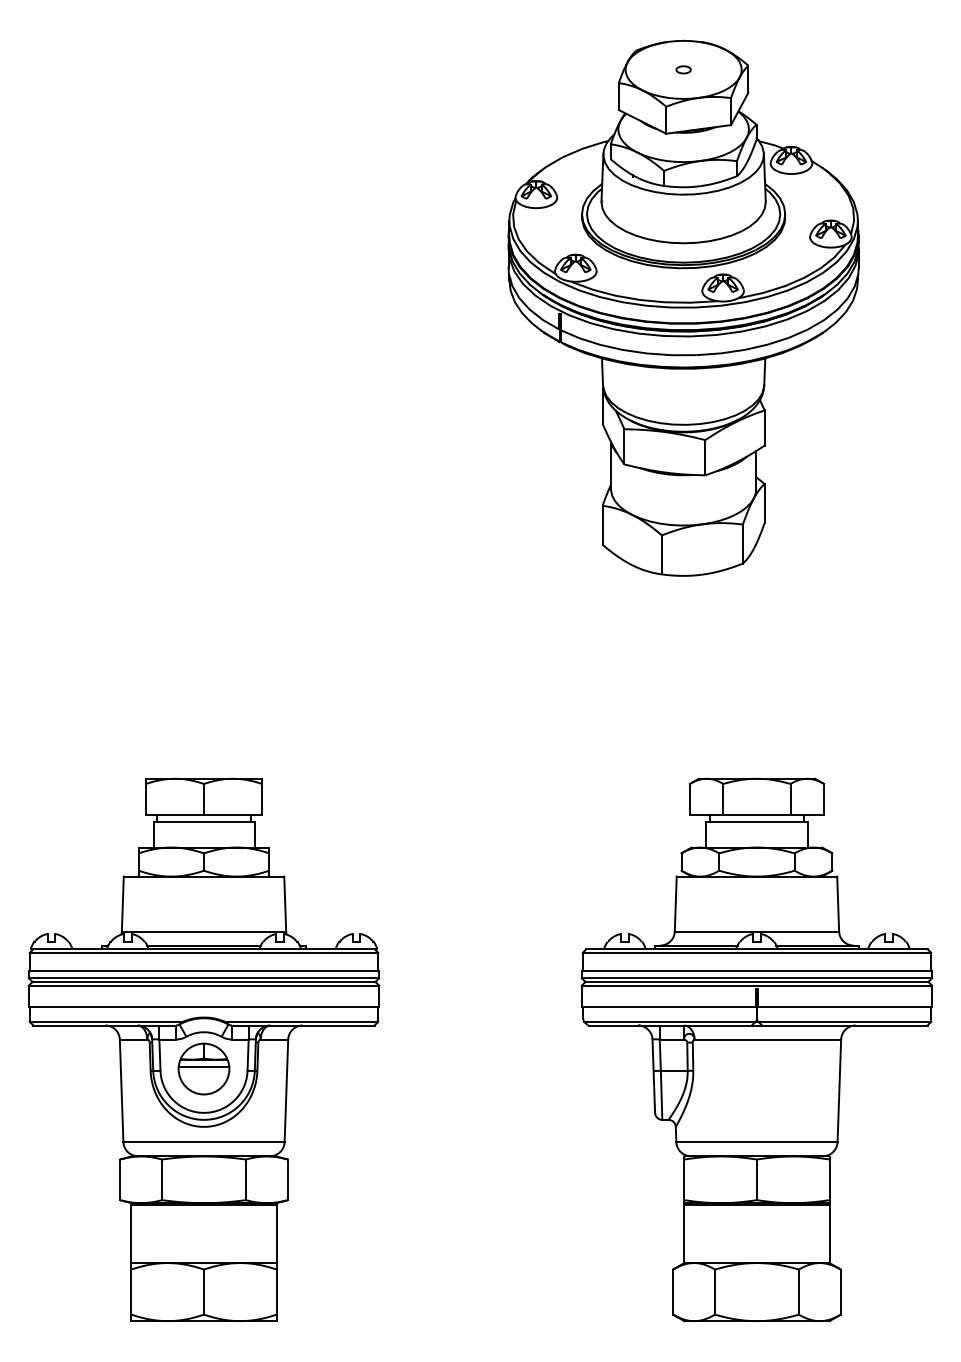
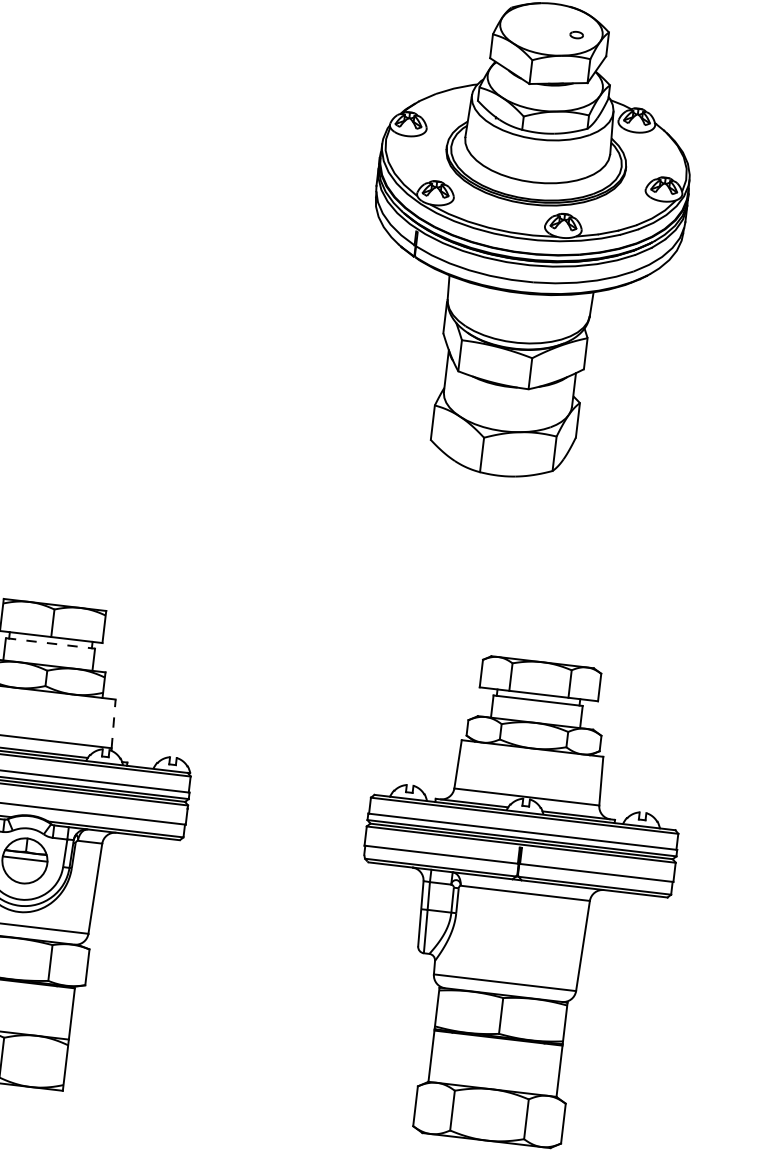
part: (683, 69) -> (576, 34), moved
line: (204, 822) -> (50, 643), solid -> dashed
line: (285, 904) -> (113, 724), solid -> dashed

